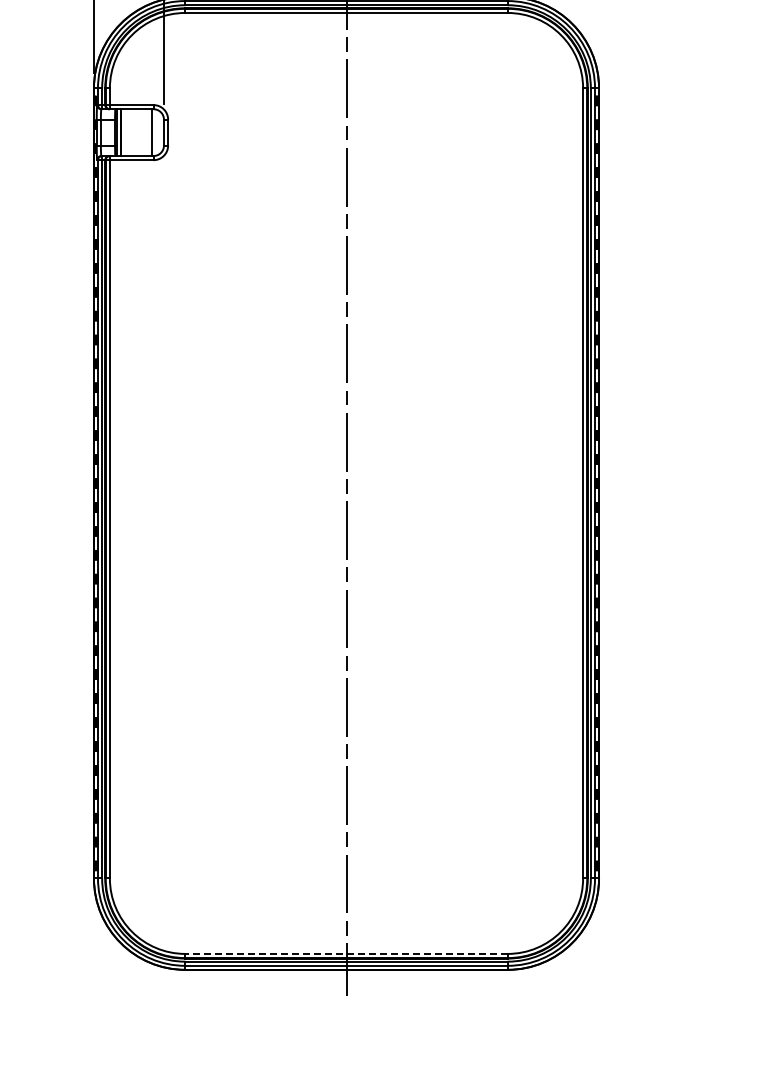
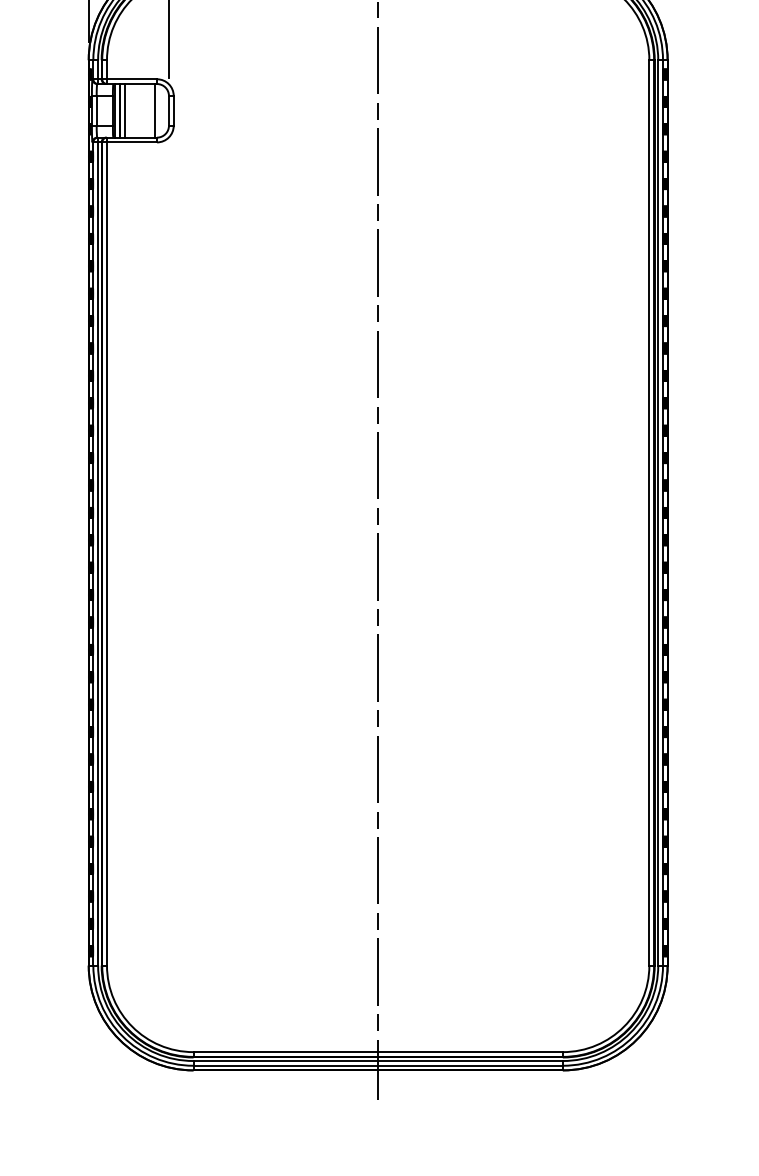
line: (125, 132) -> (124, 110), added
line: (346, 953) -> (378, 1051), dashed -> solid

